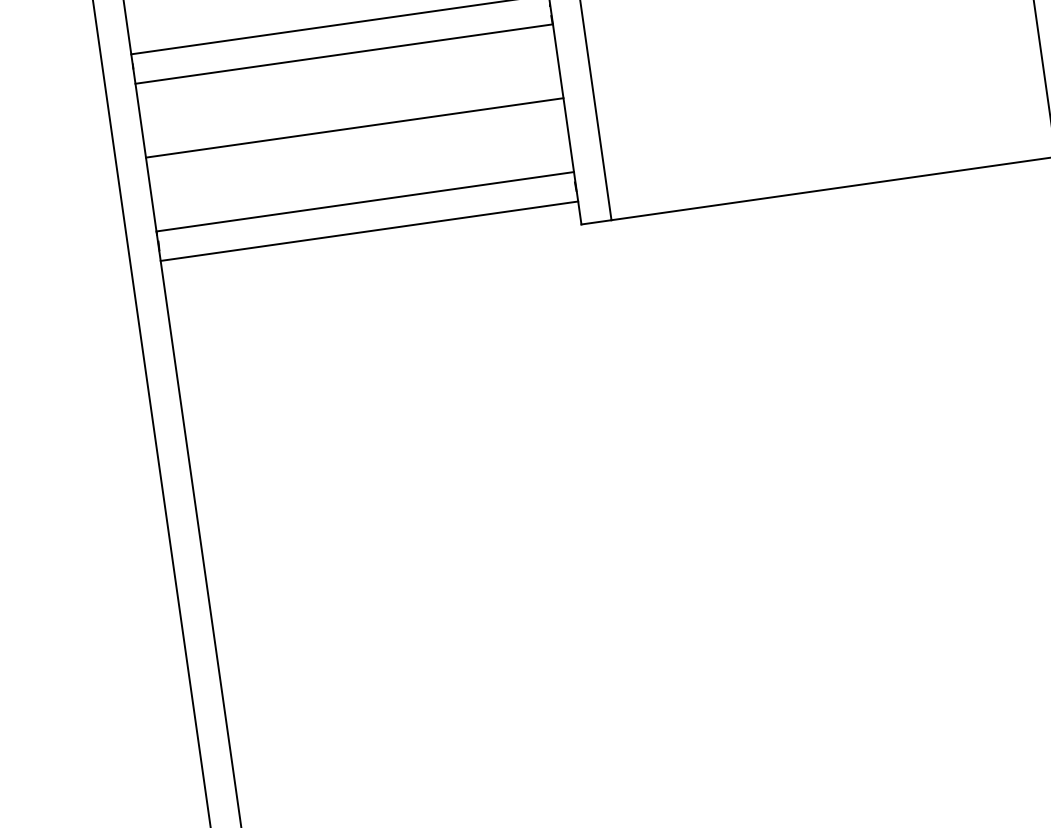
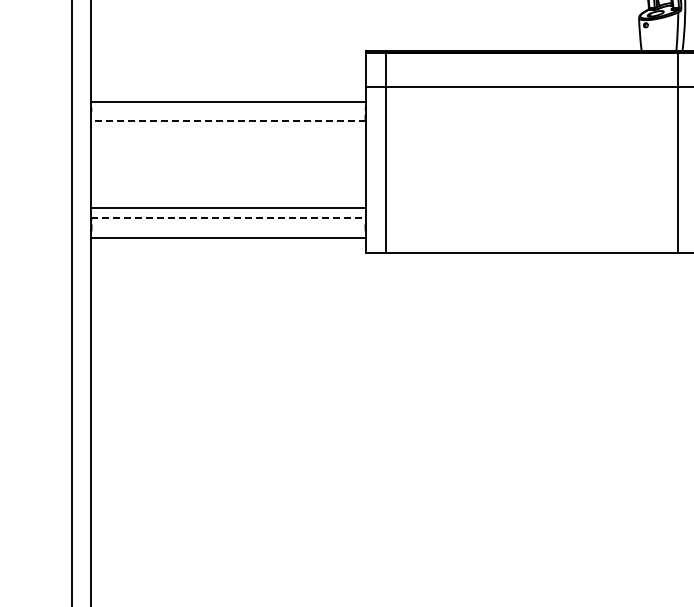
line: (344, 54) -> (228, 121), solid -> dashed
line: (354, 127) -> (228, 207), moved
line: (366, 201) -> (229, 218), solid -> dashed

